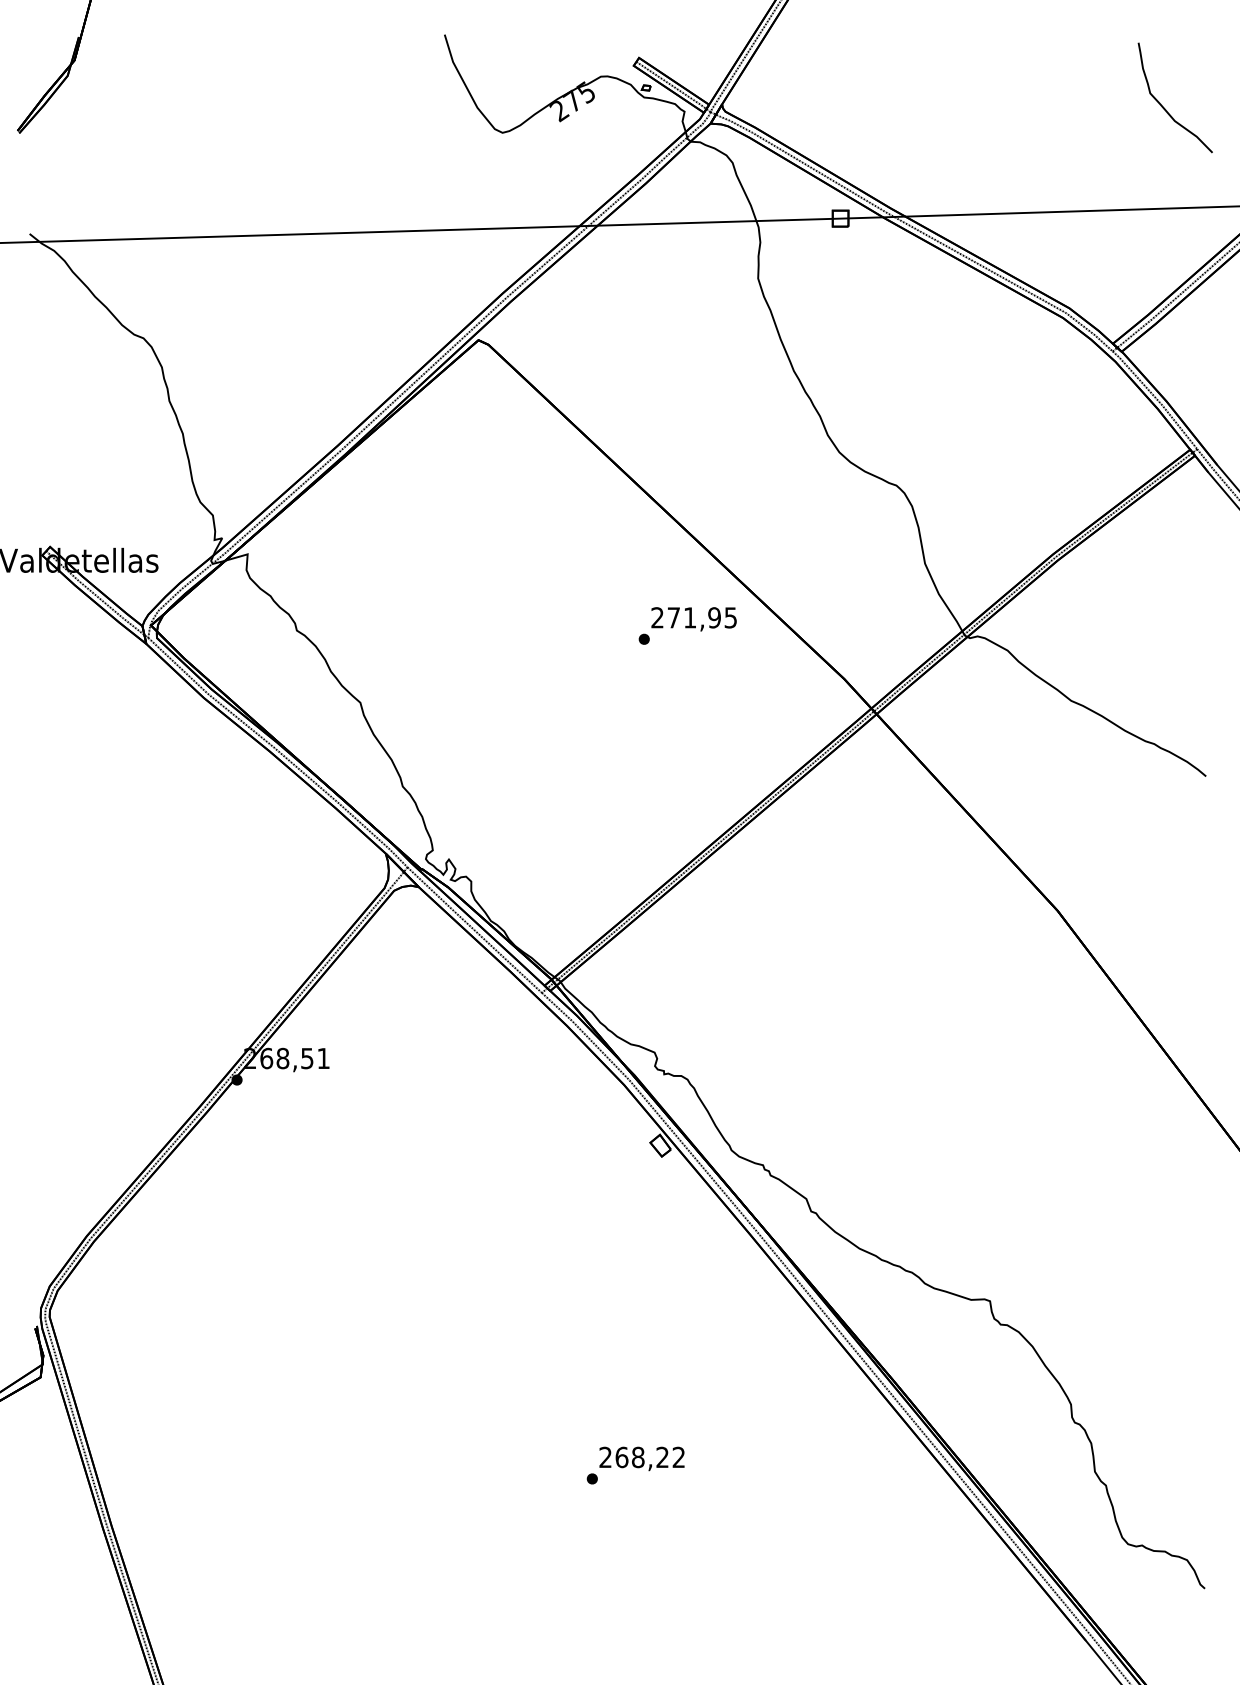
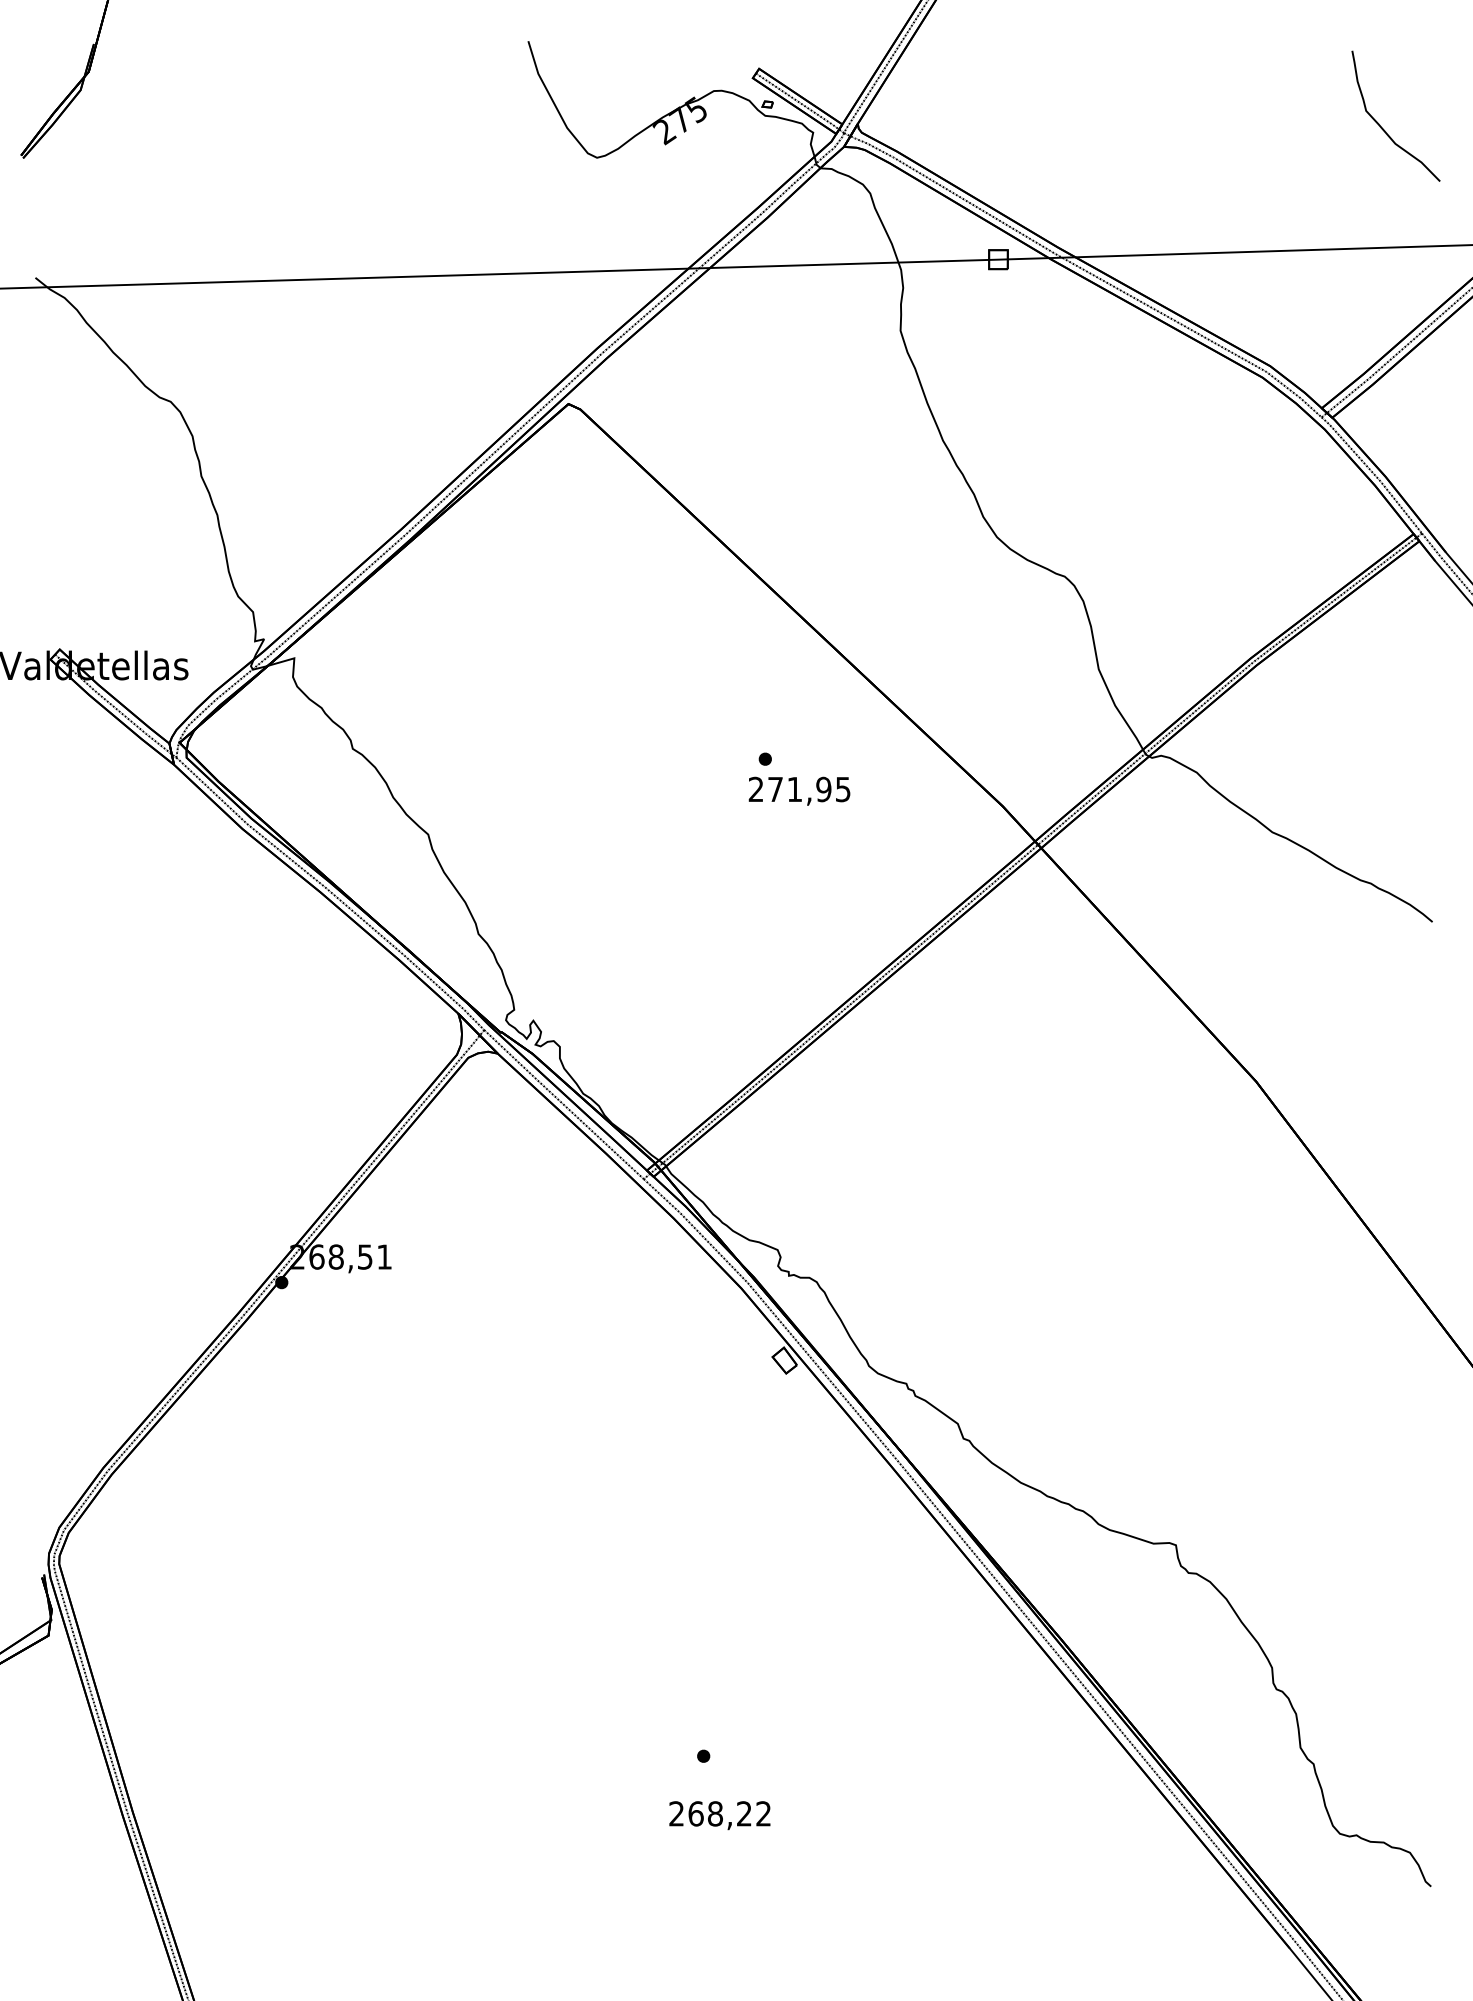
text: (693, 619) -> (798, 791), moved
text: (641, 1458) -> (719, 1815), moved

